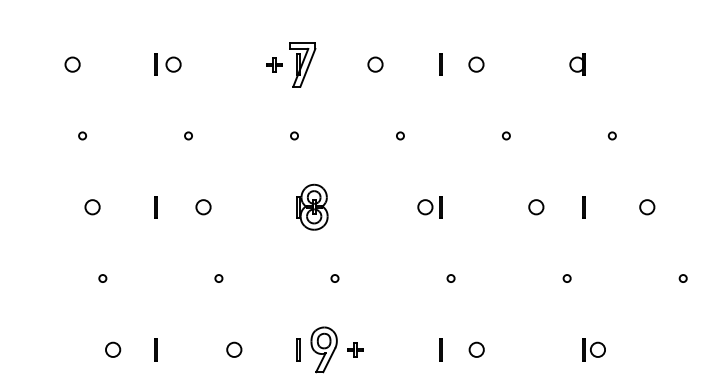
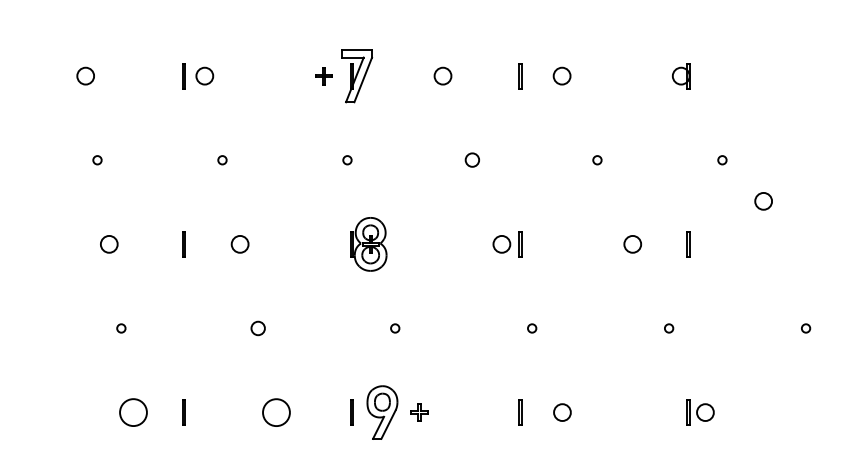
circle: (400, 136) -> (472, 160), size x1.6
circle: (647, 207) -> (763, 201), moved
circle: (219, 278) -> (258, 328), size x1.6
circle: (113, 349) -> (133, 412), size x1.6
circle: (234, 349) -> (276, 412), size x1.6

